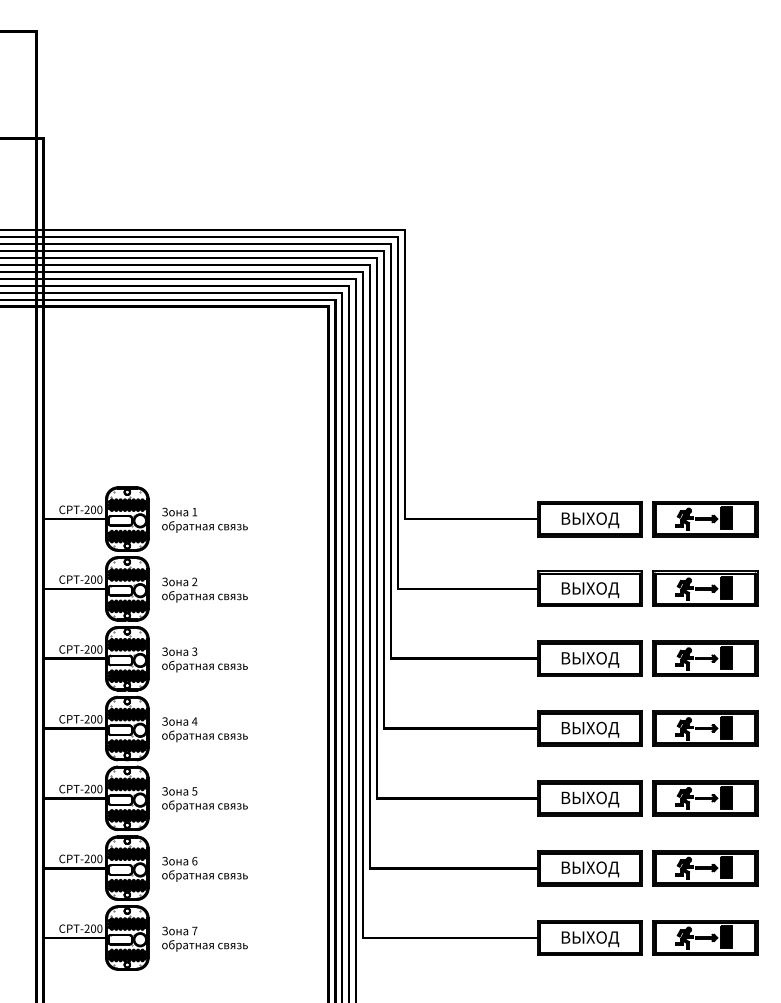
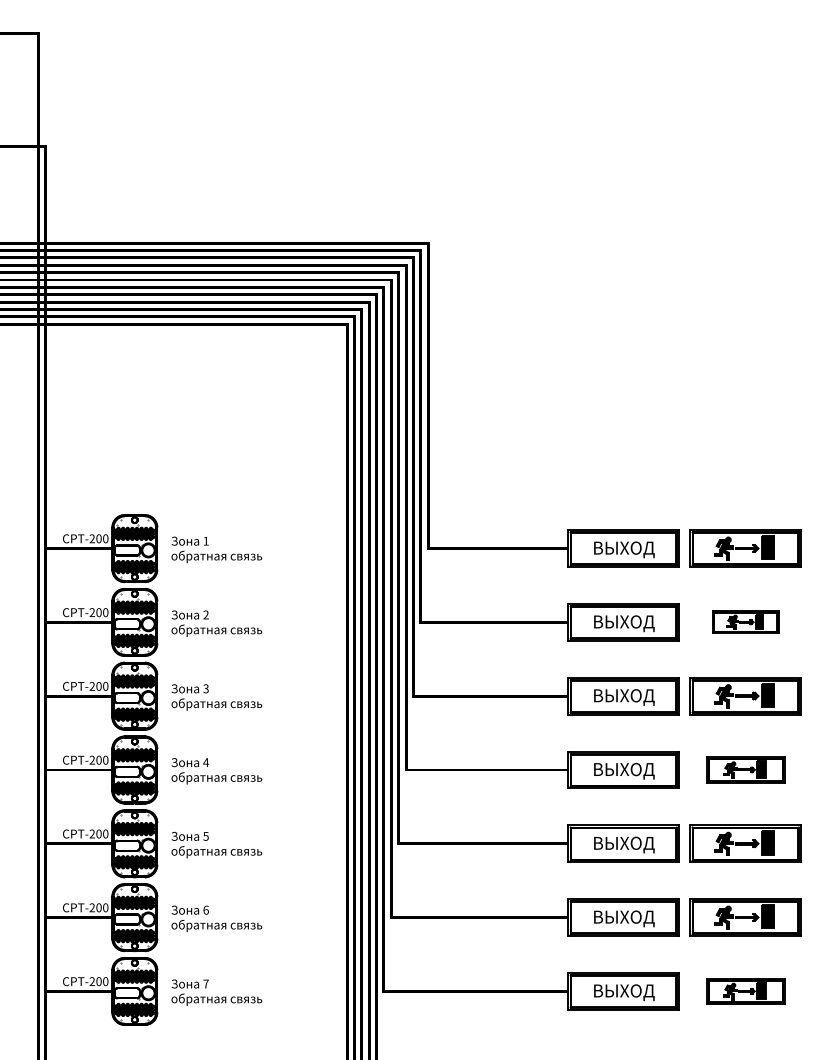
part: (705, 588) -> (745, 621), size x0.6
part: (705, 728) -> (745, 769), size x0.7
part: (705, 937) -> (745, 990), size x0.7

